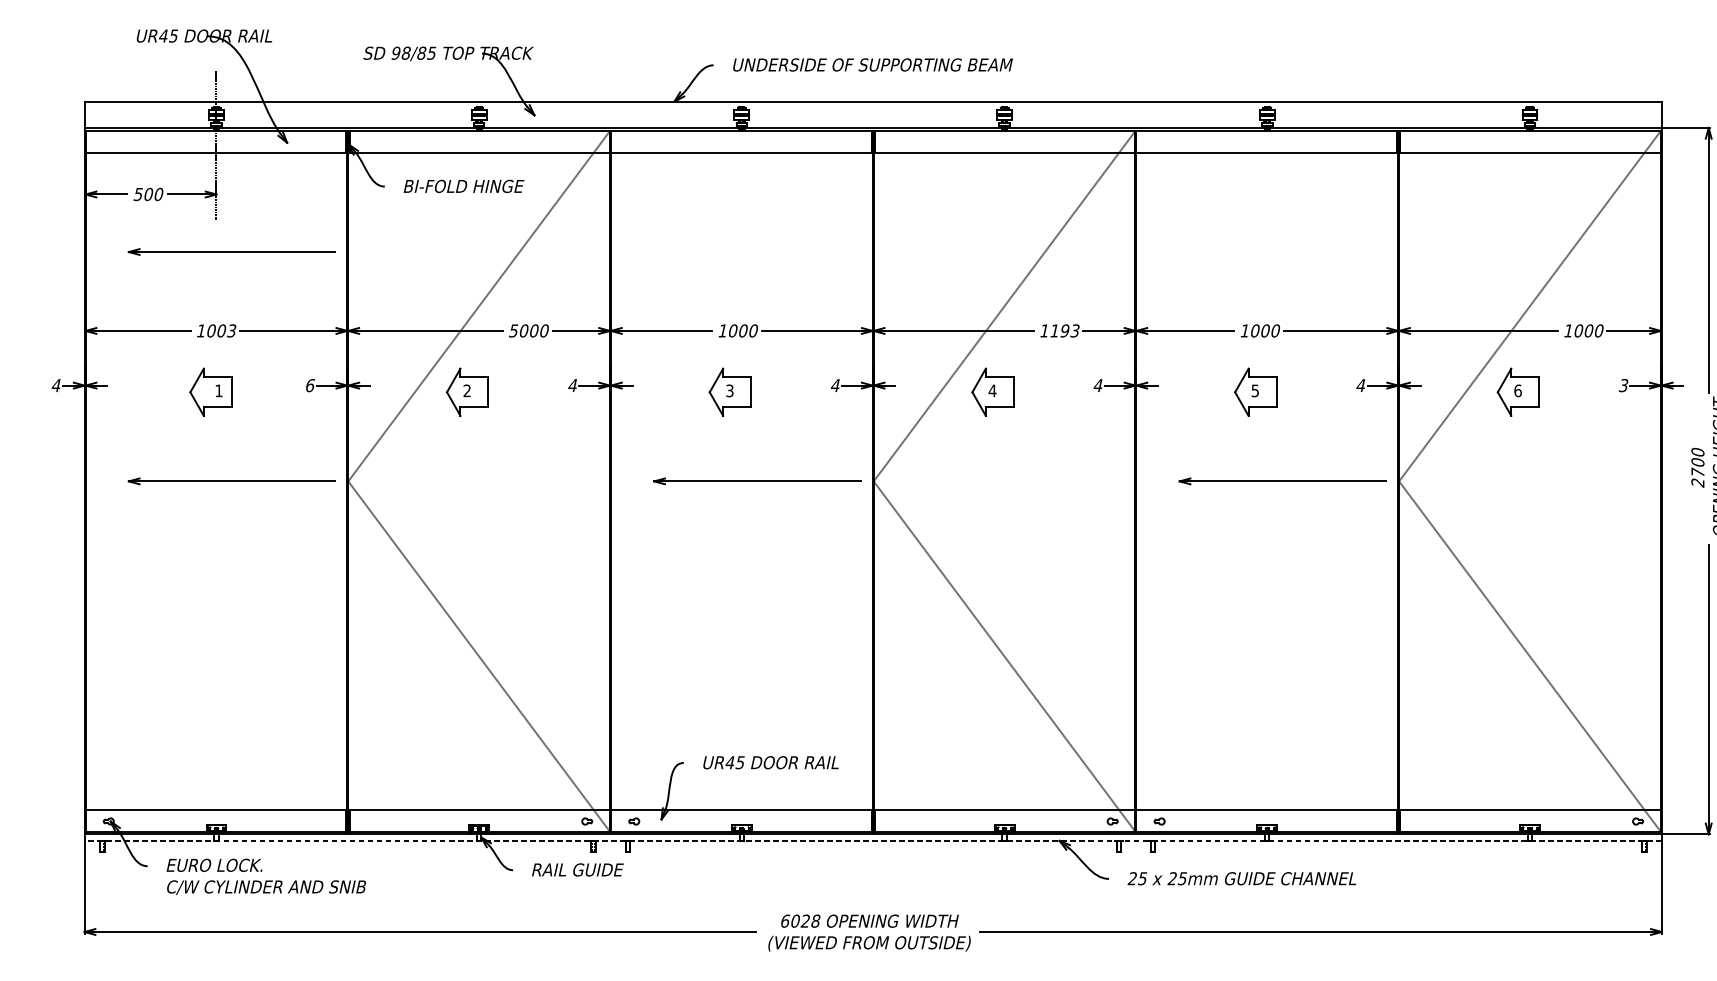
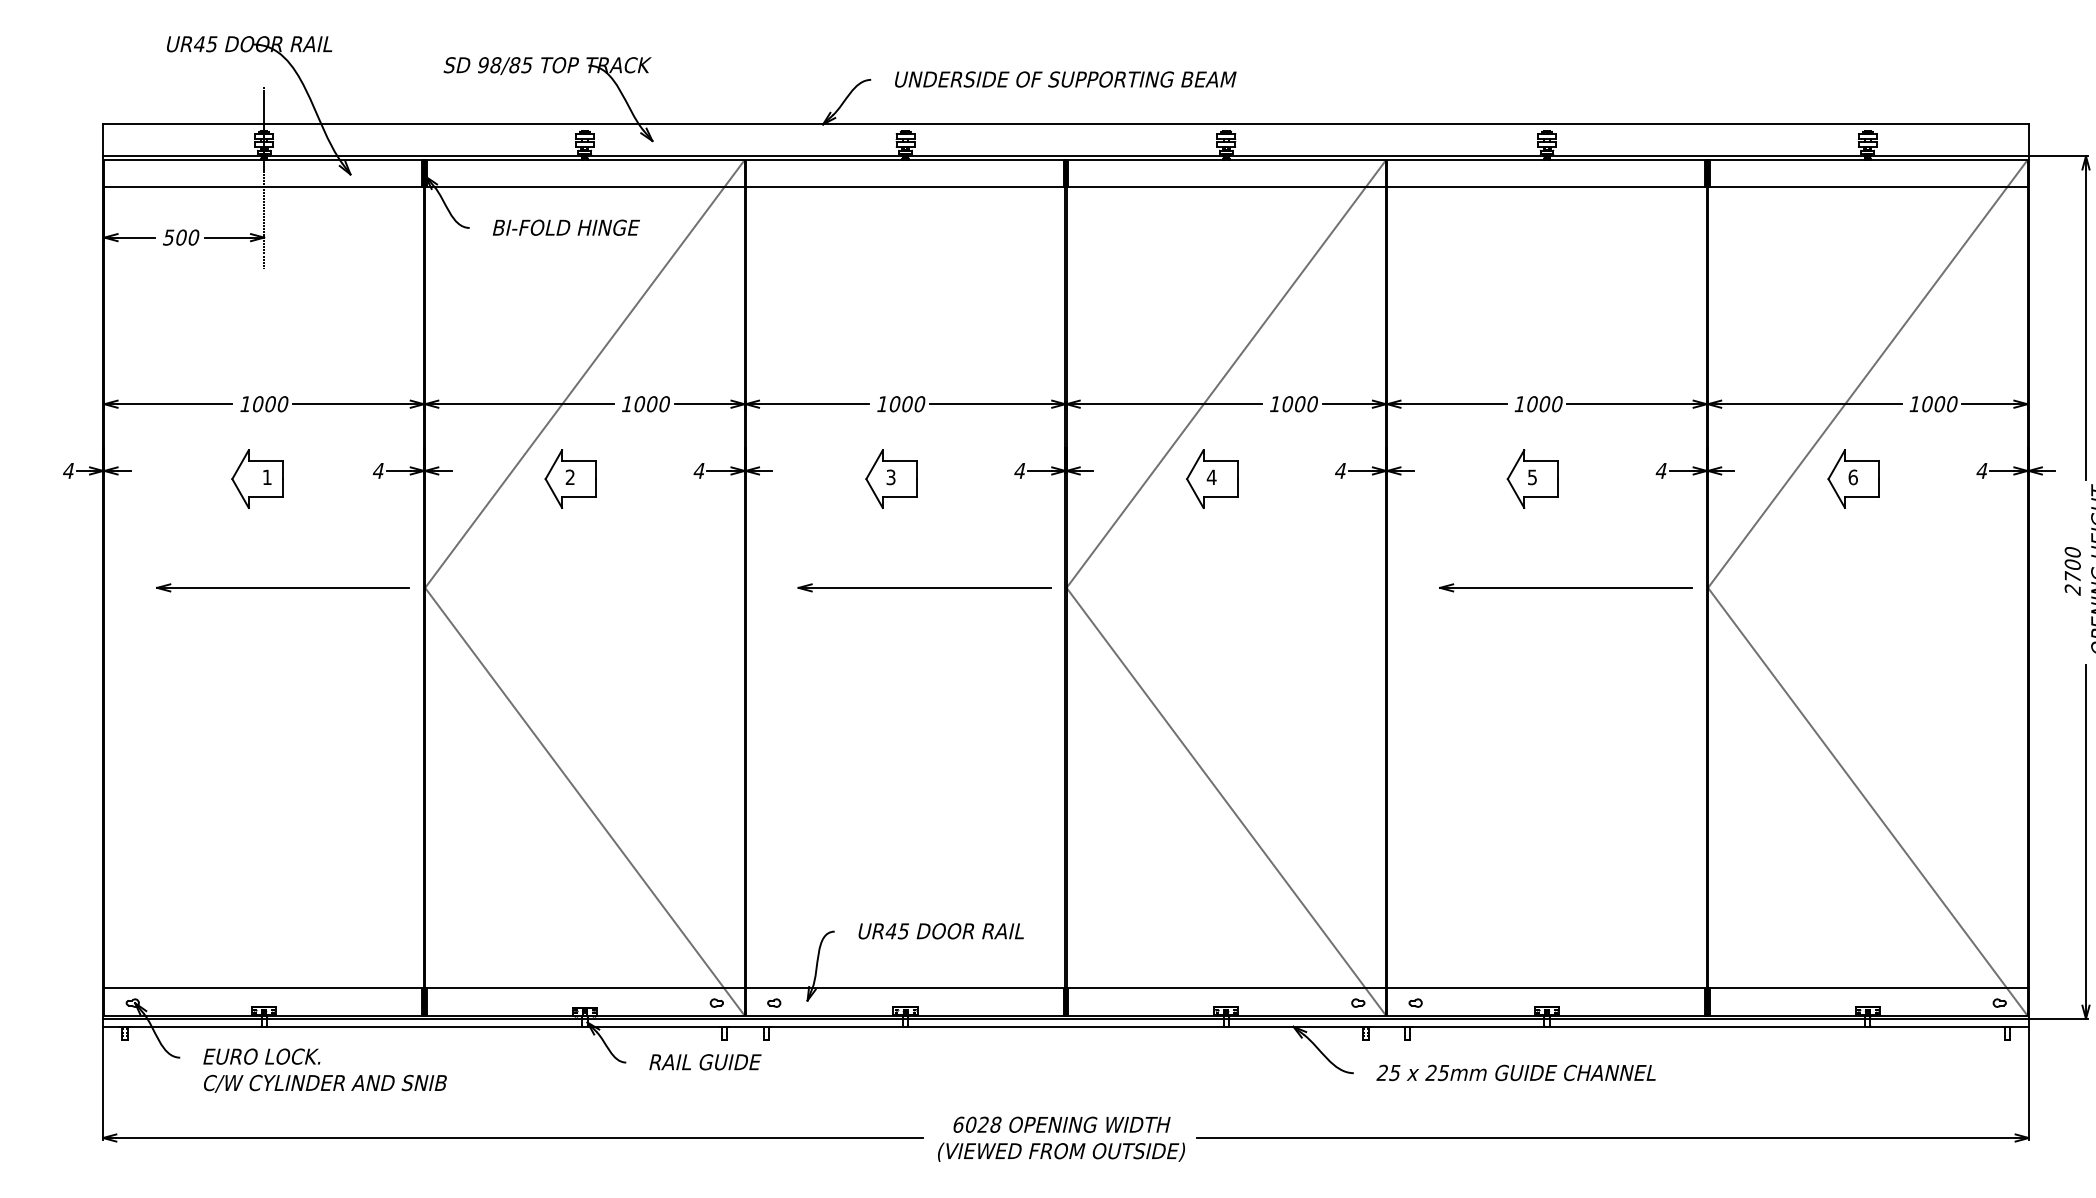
part: (231, 251) -> (282, 307), removed
text: (231, 331) -> (282, 404), 1003 -> 1000
text: (513, 331) -> (626, 404), 5000 -> 1000
text: (1064, 331) -> (1299, 404), 1193 -> 1000
text: (310, 385) -> (378, 470), 6 -> 4
text: (1623, 385) -> (1981, 470), 3 -> 4
line: (872, 840) -> (1065, 1026), dashed -> solid

